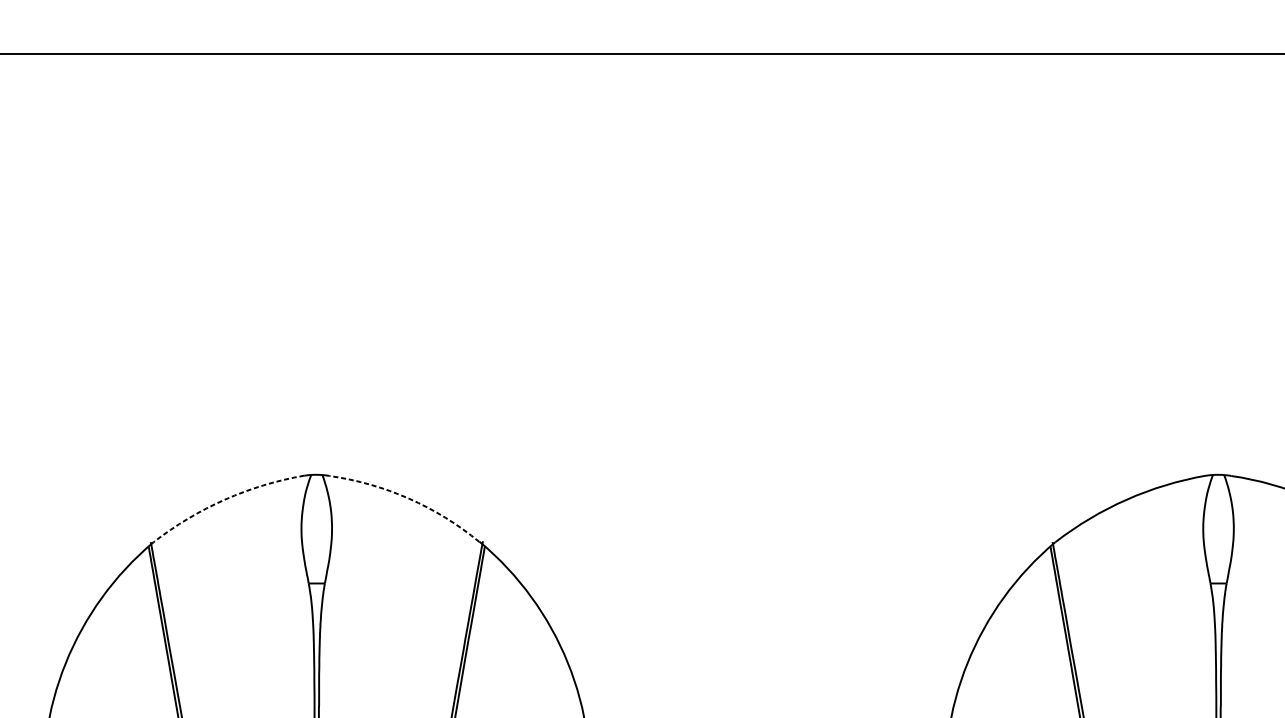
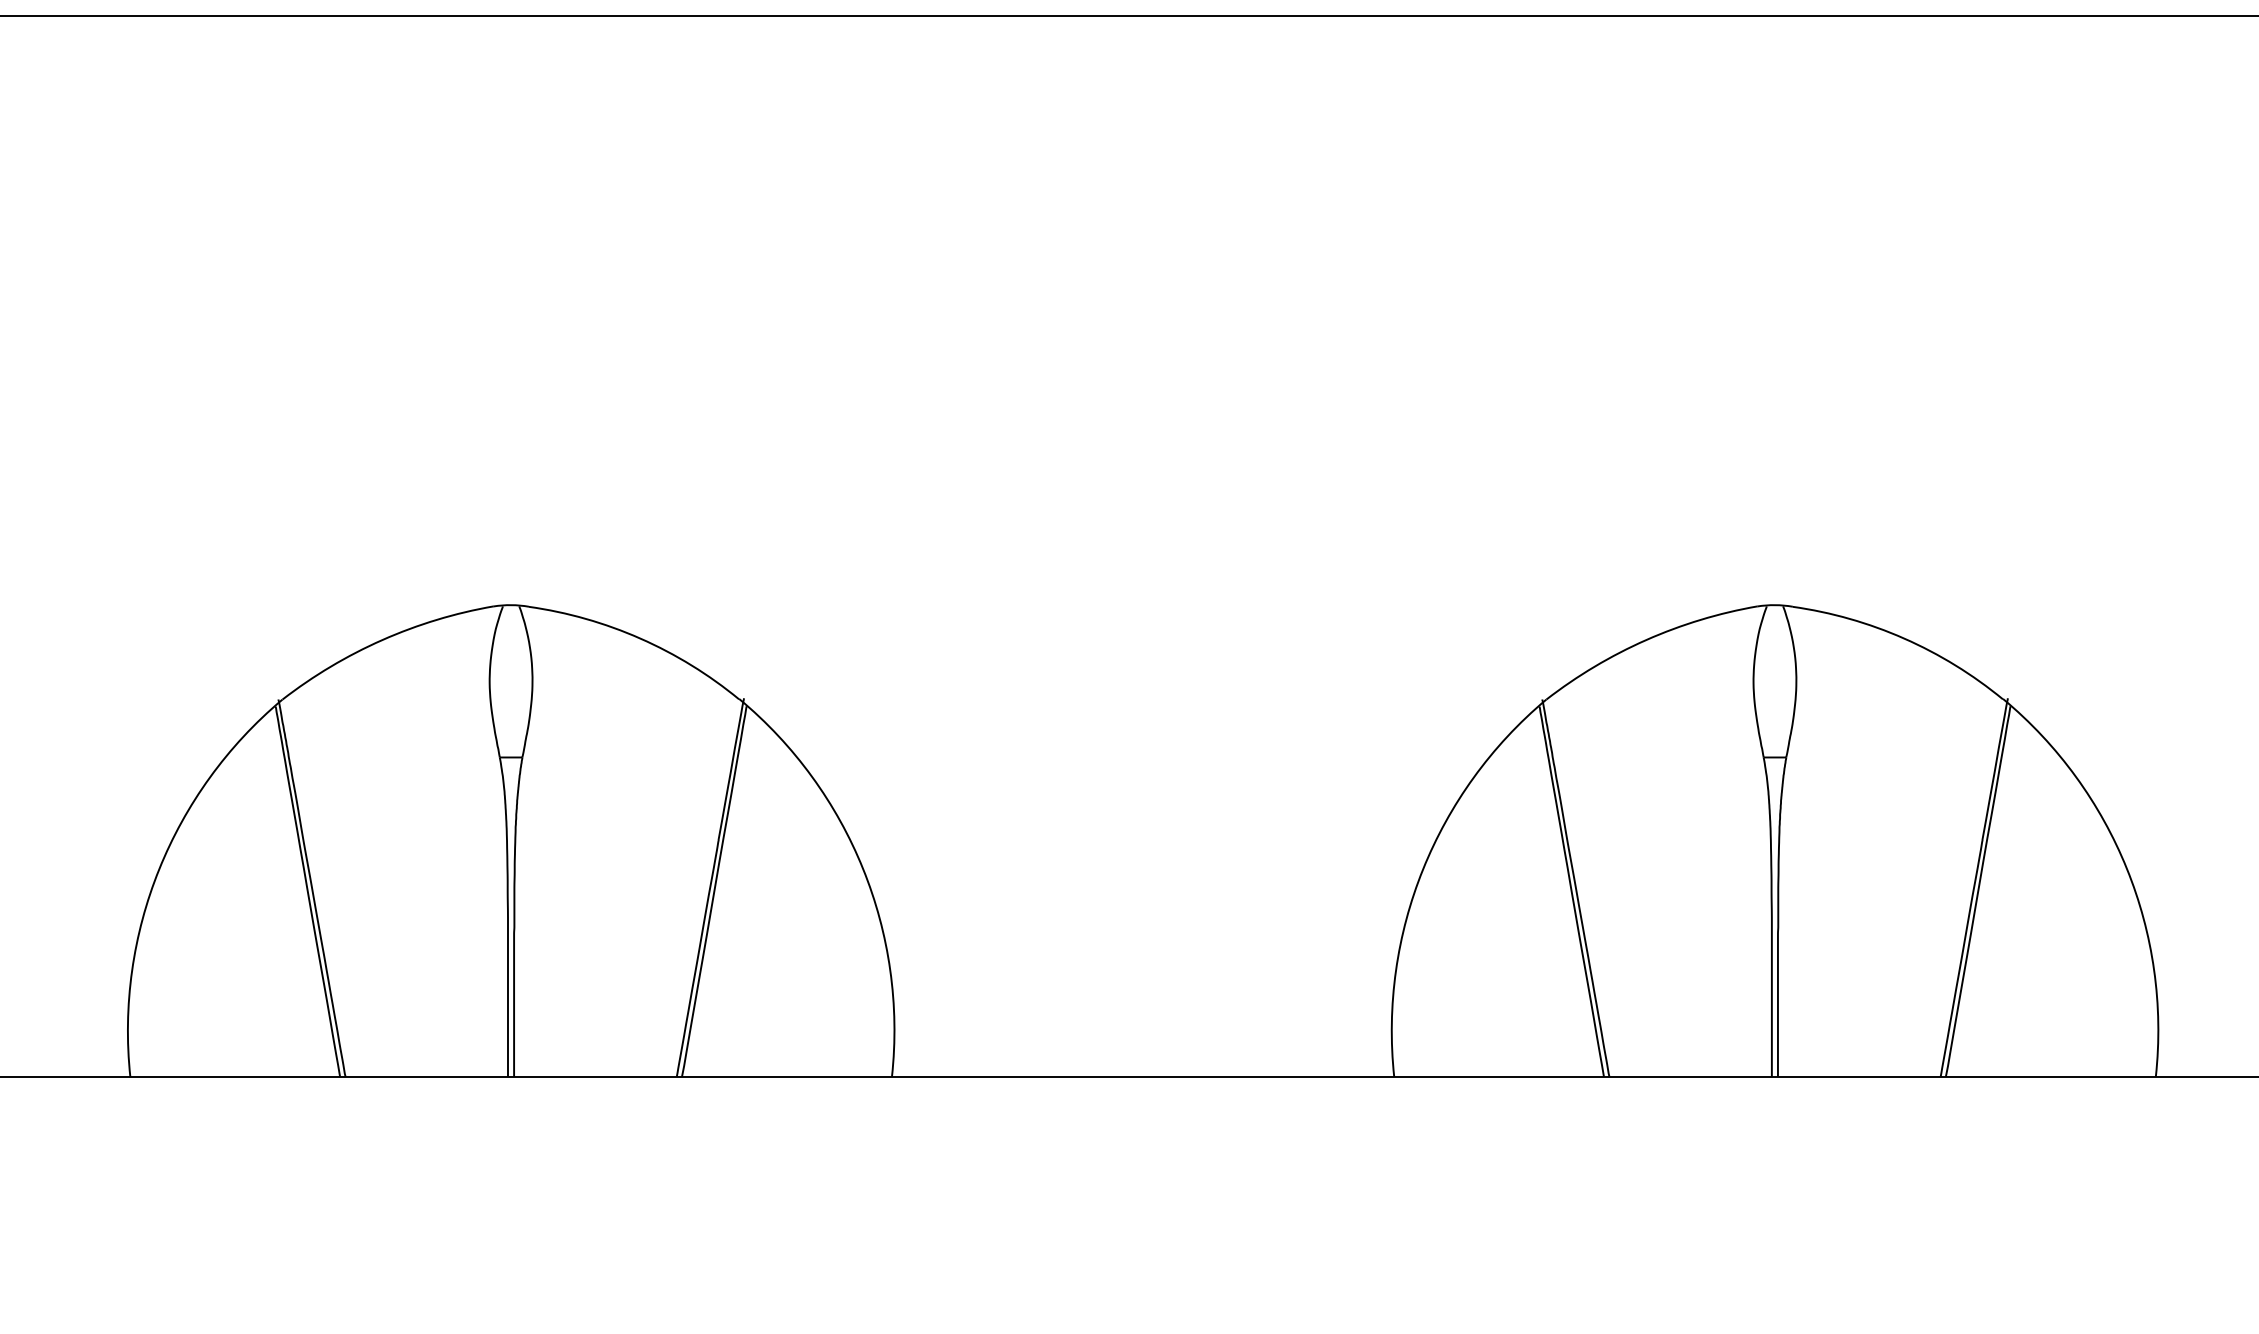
arc: (409, 498) -> (640, 638), dashed -> solid
arc: (225, 500) -> (382, 640), dashed -> solid

